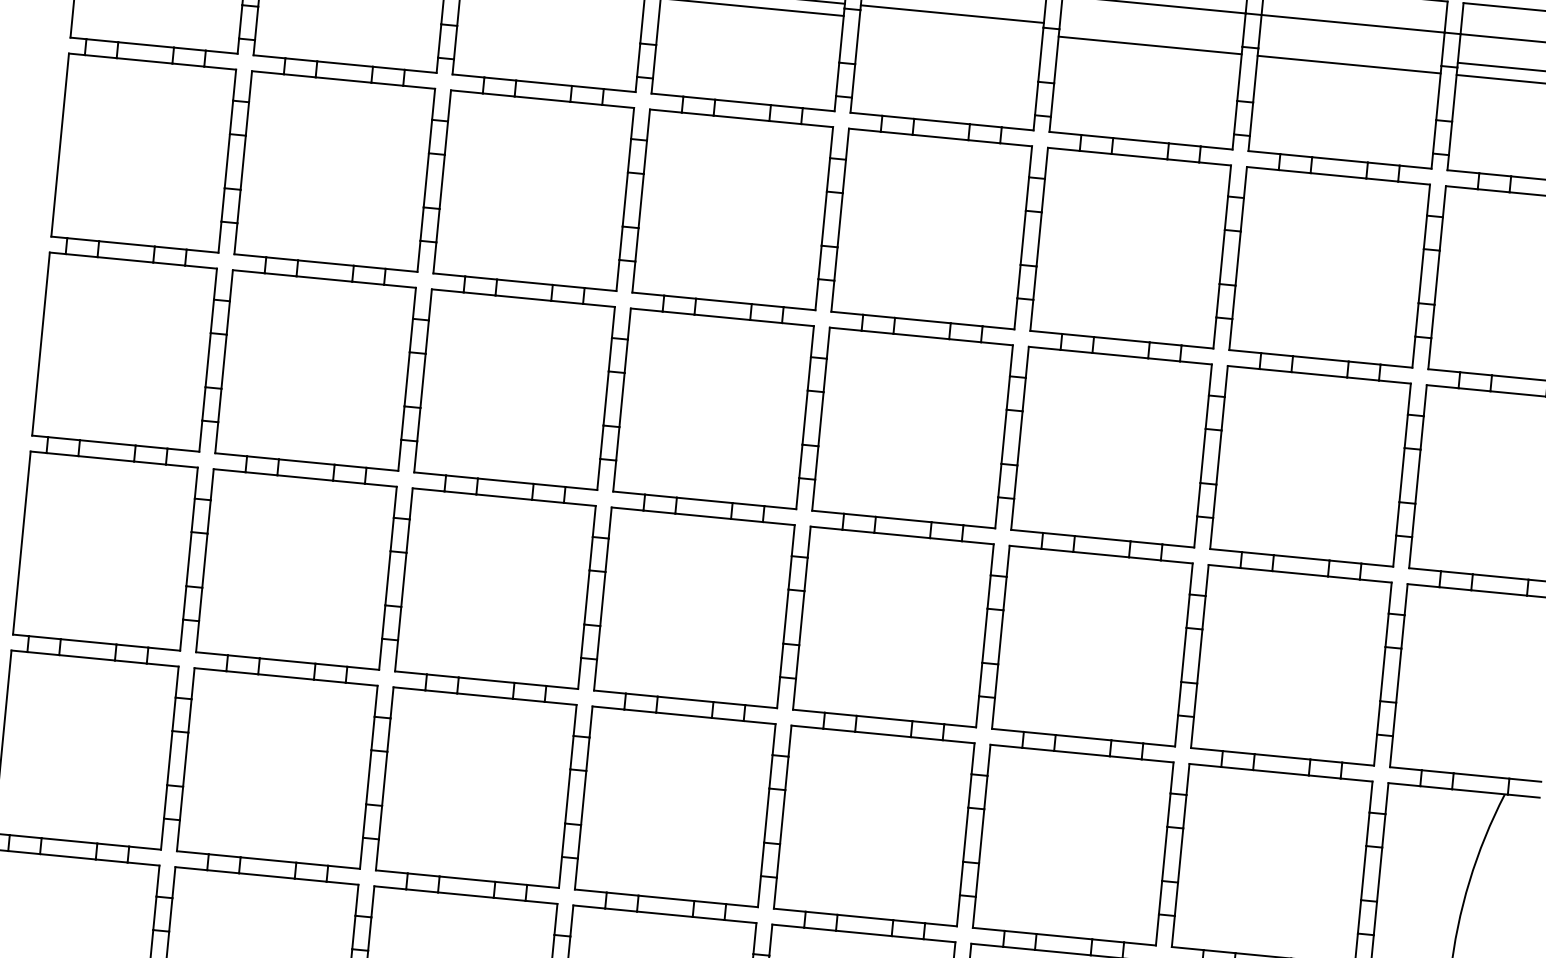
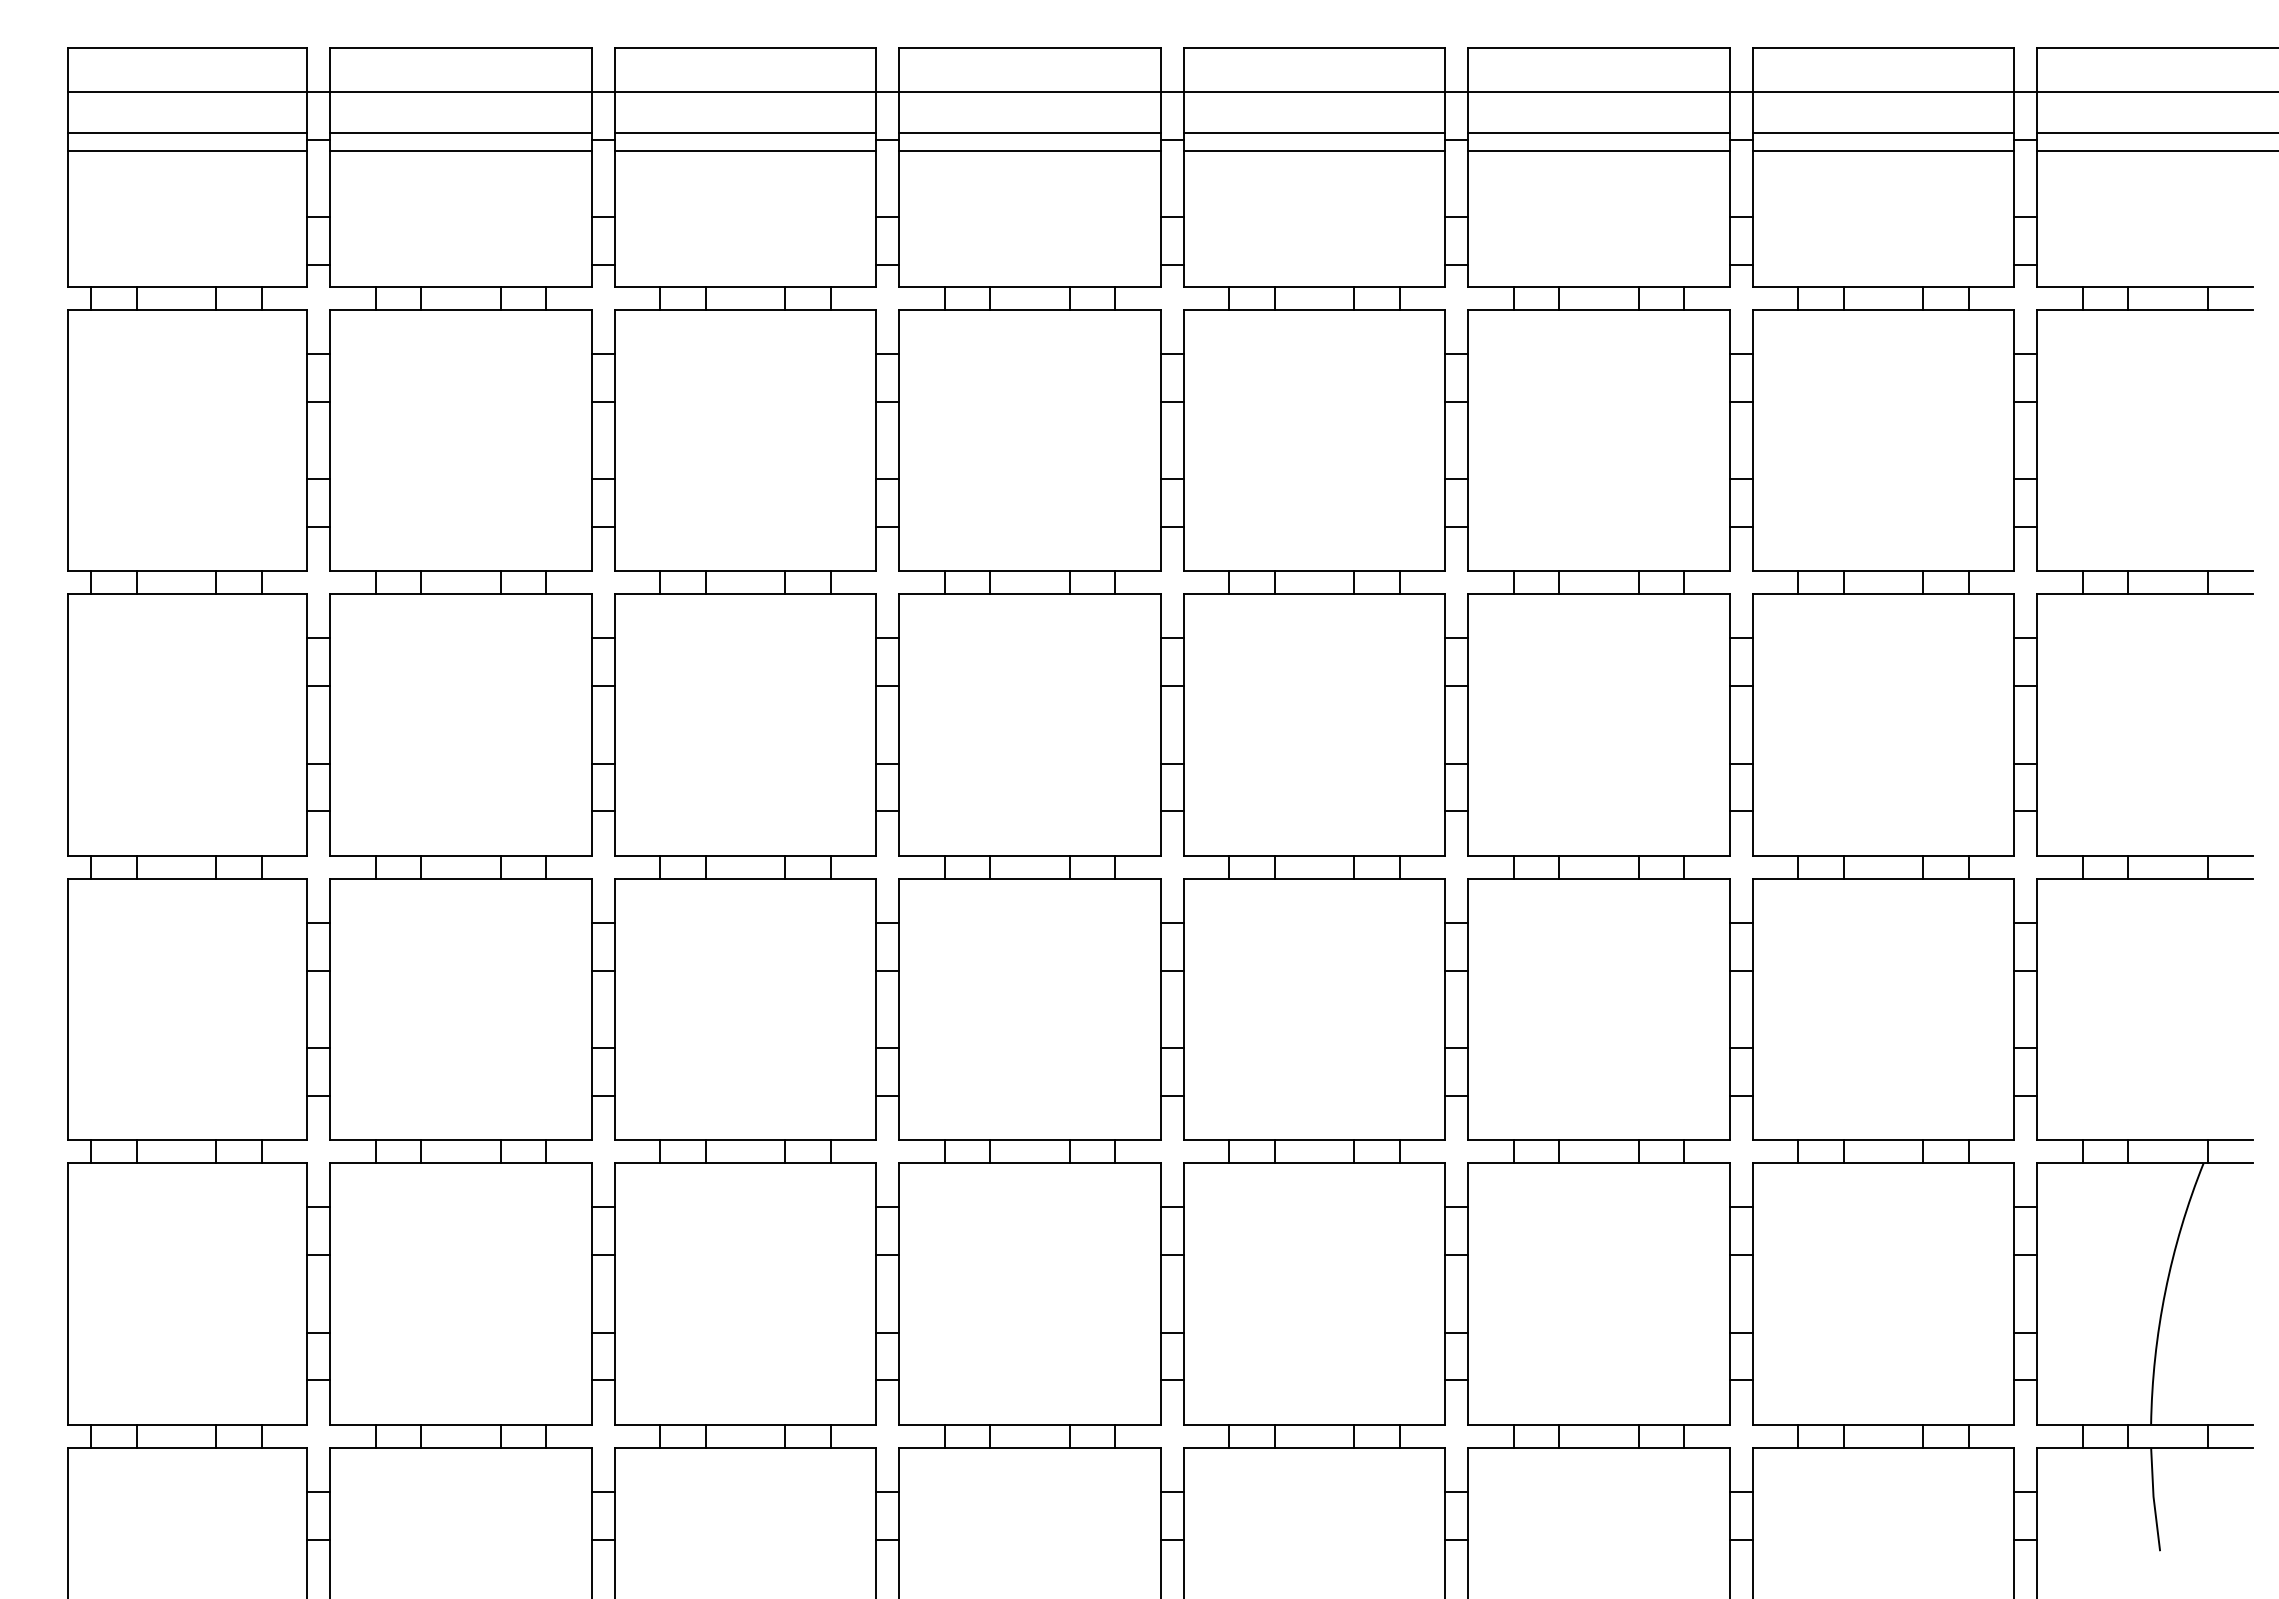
line: (951, 26) -> (1314, 150), added
line: (1150, 33) -> (1598, 133), added
line: (1350, 52) -> (1883, 133), added

